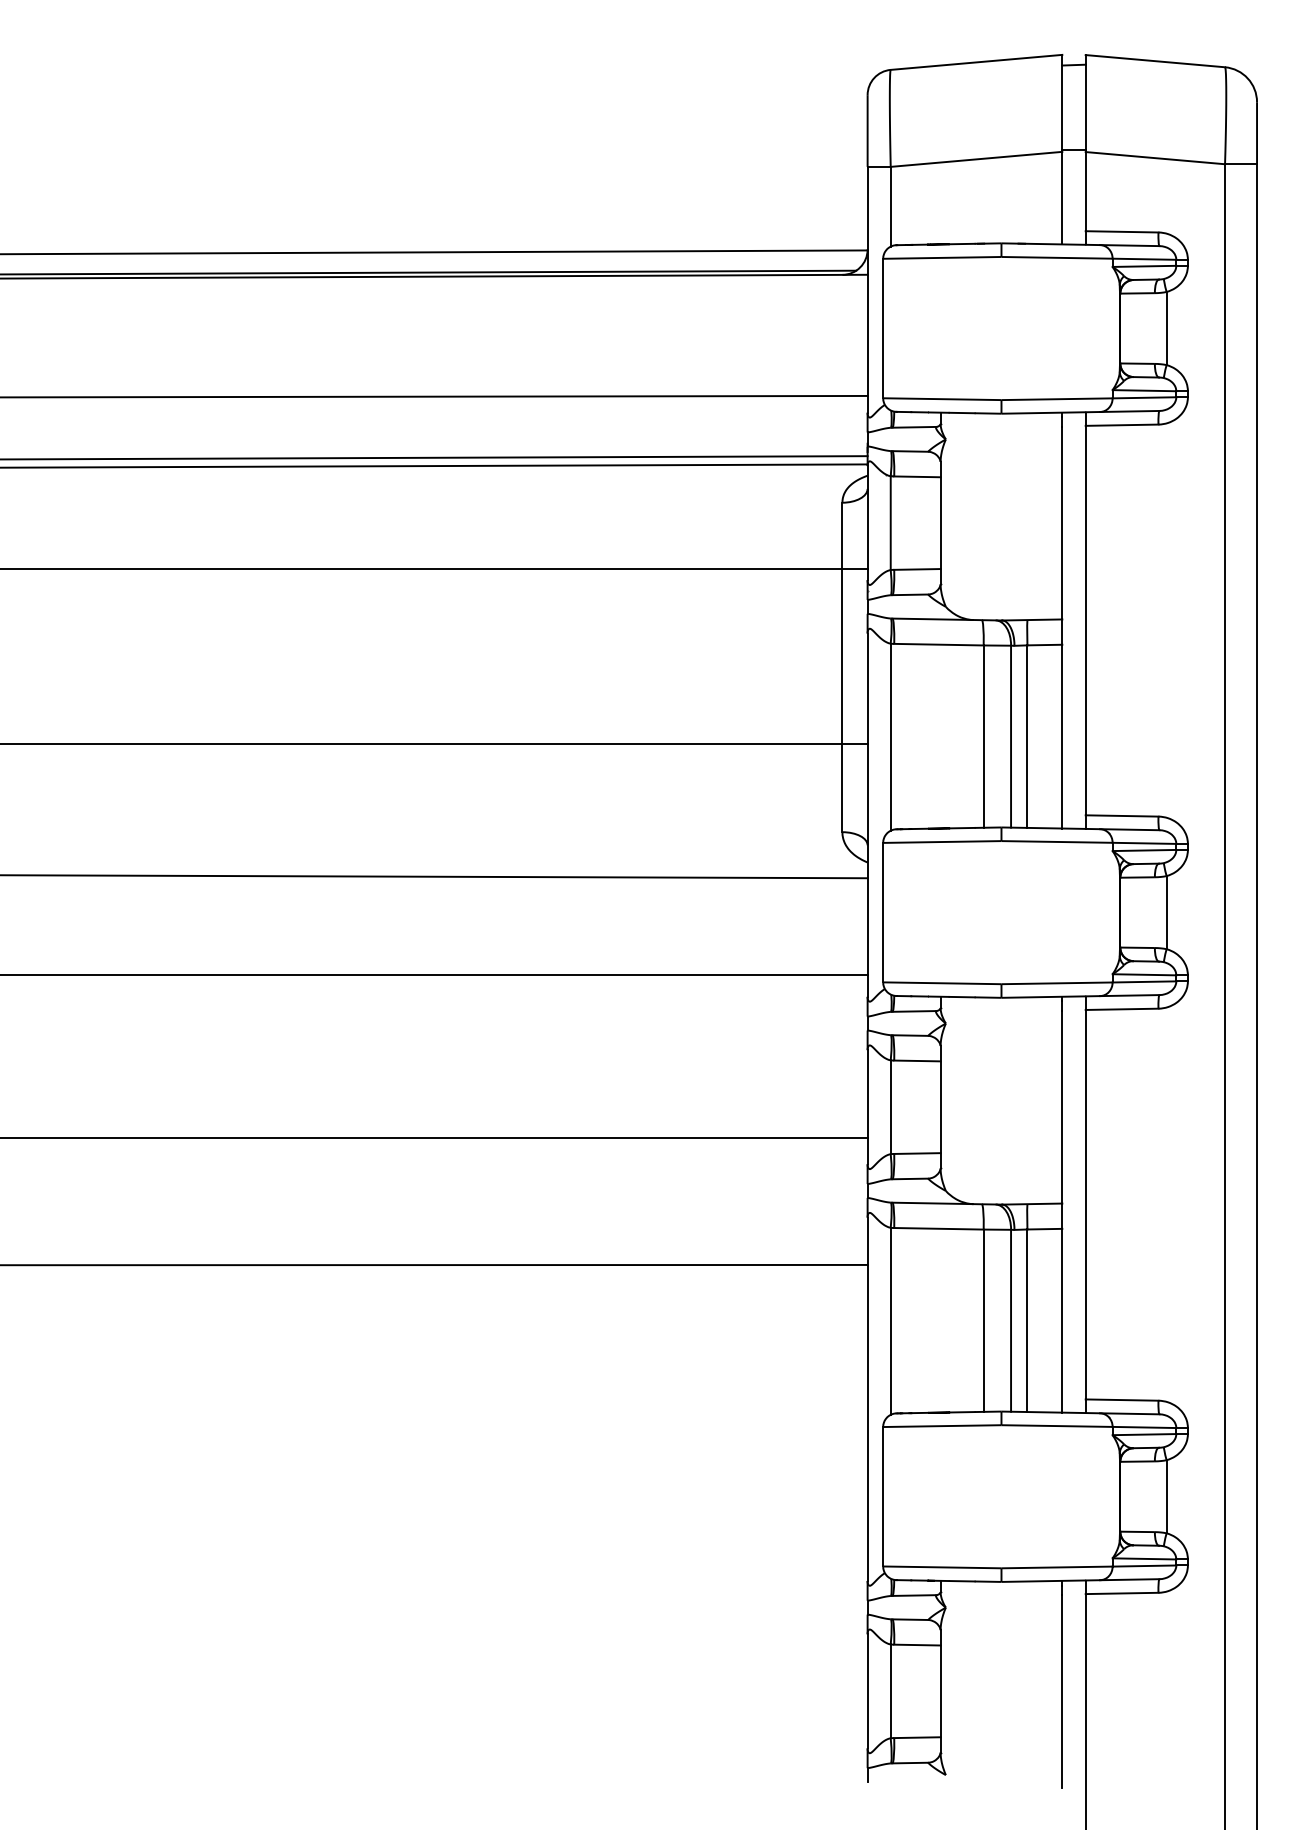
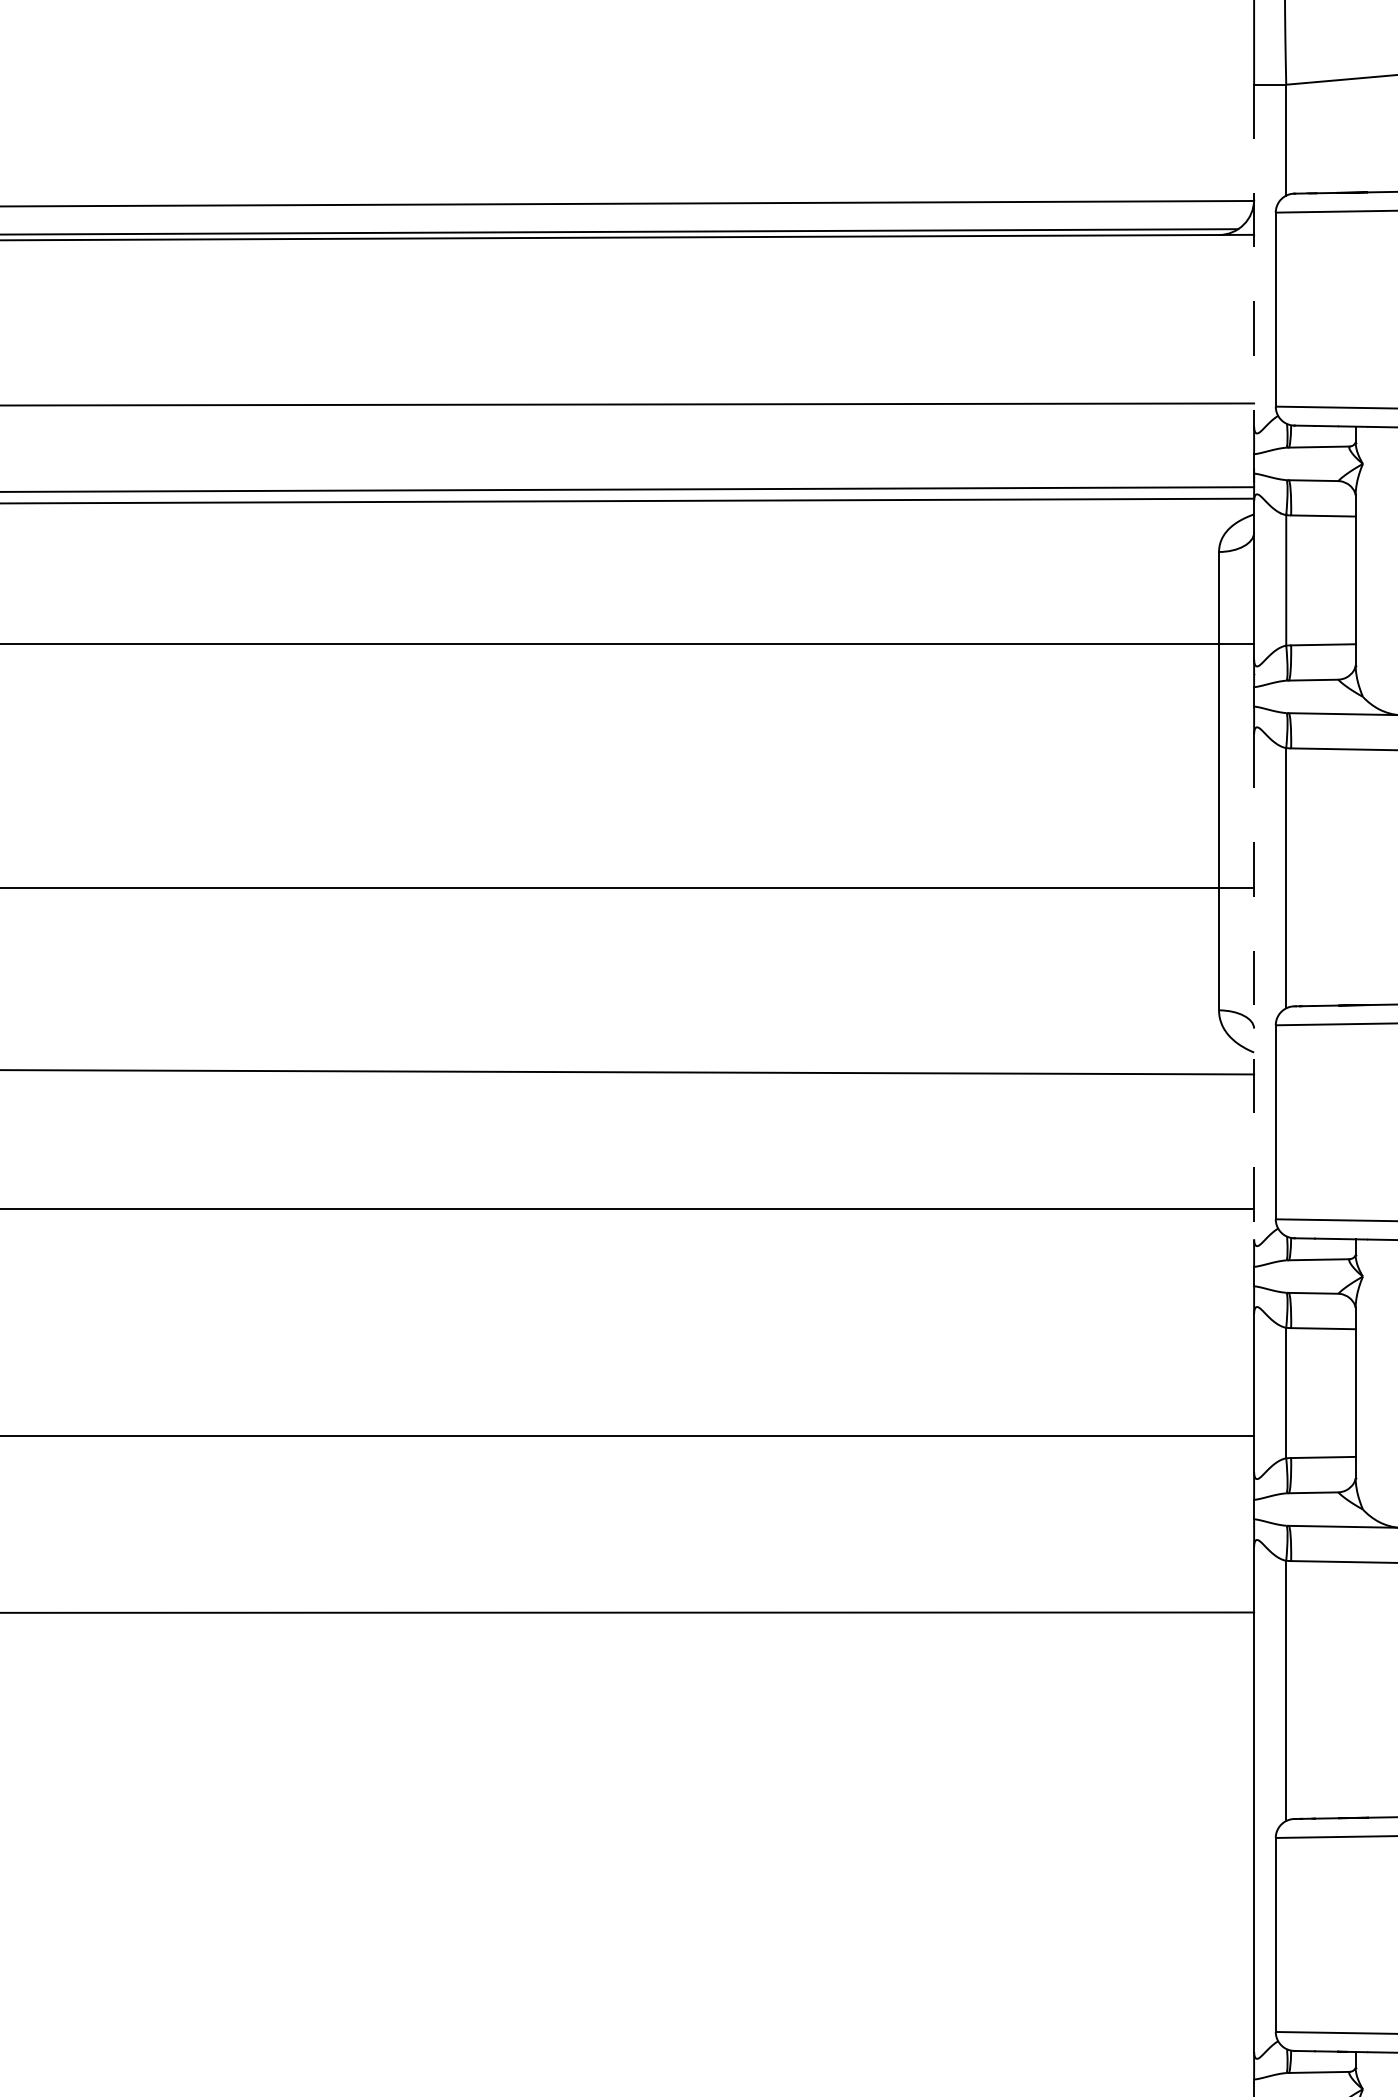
line: (867, 289) -> (1253, 255), solid -> dashed
line: (867, 815) -> (1253, 987), solid -> dashed

